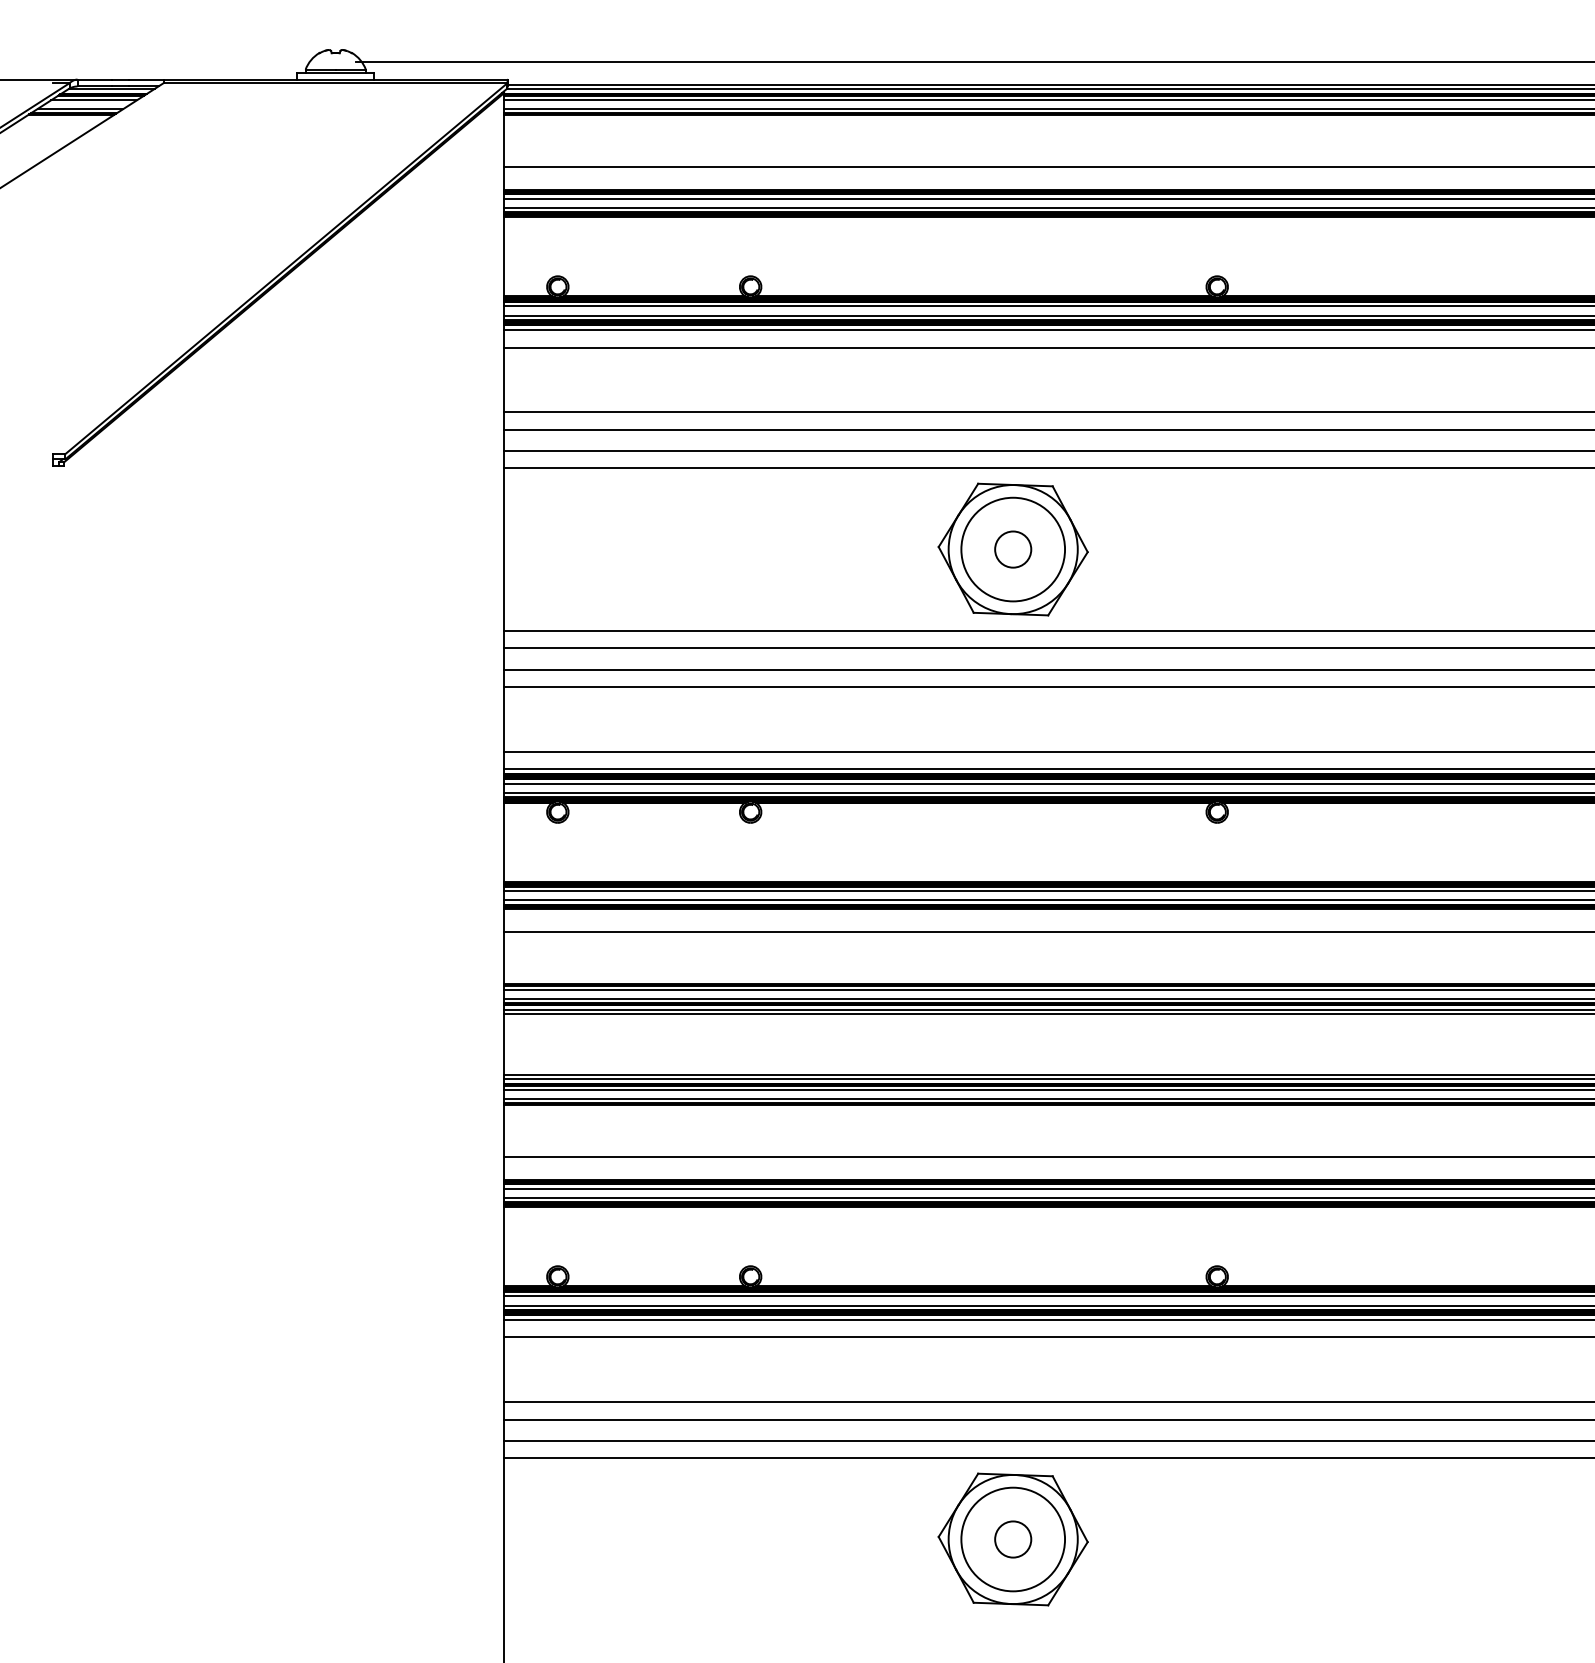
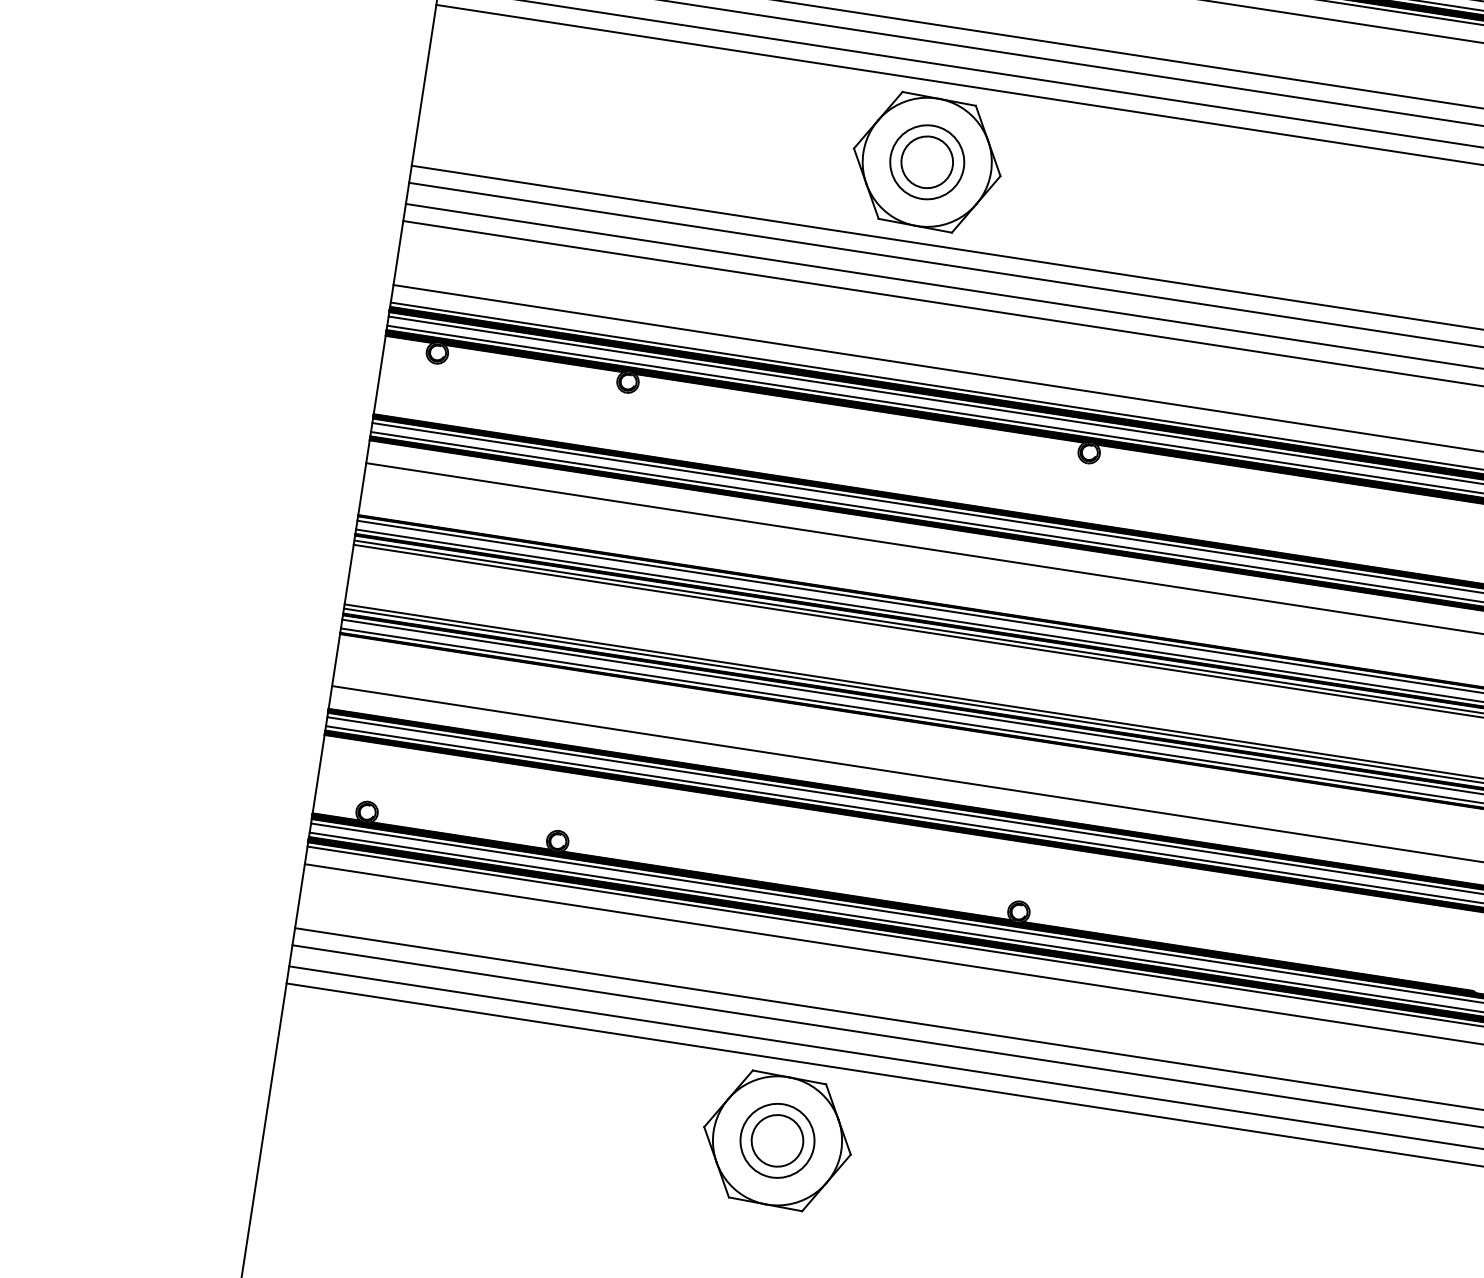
circle: (1013, 549) -> (927, 162), size x0.71
circle: (1013, 549) -> (927, 162), size x1.43
circle: (1013, 1539) -> (777, 1140), size x0.71
circle: (1013, 1539) -> (777, 1140), size x1.43

